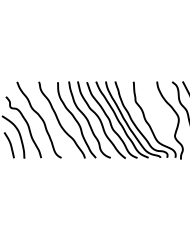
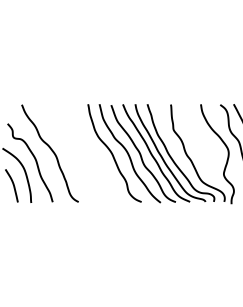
part: (73, 117) -> (93, 150), removed

